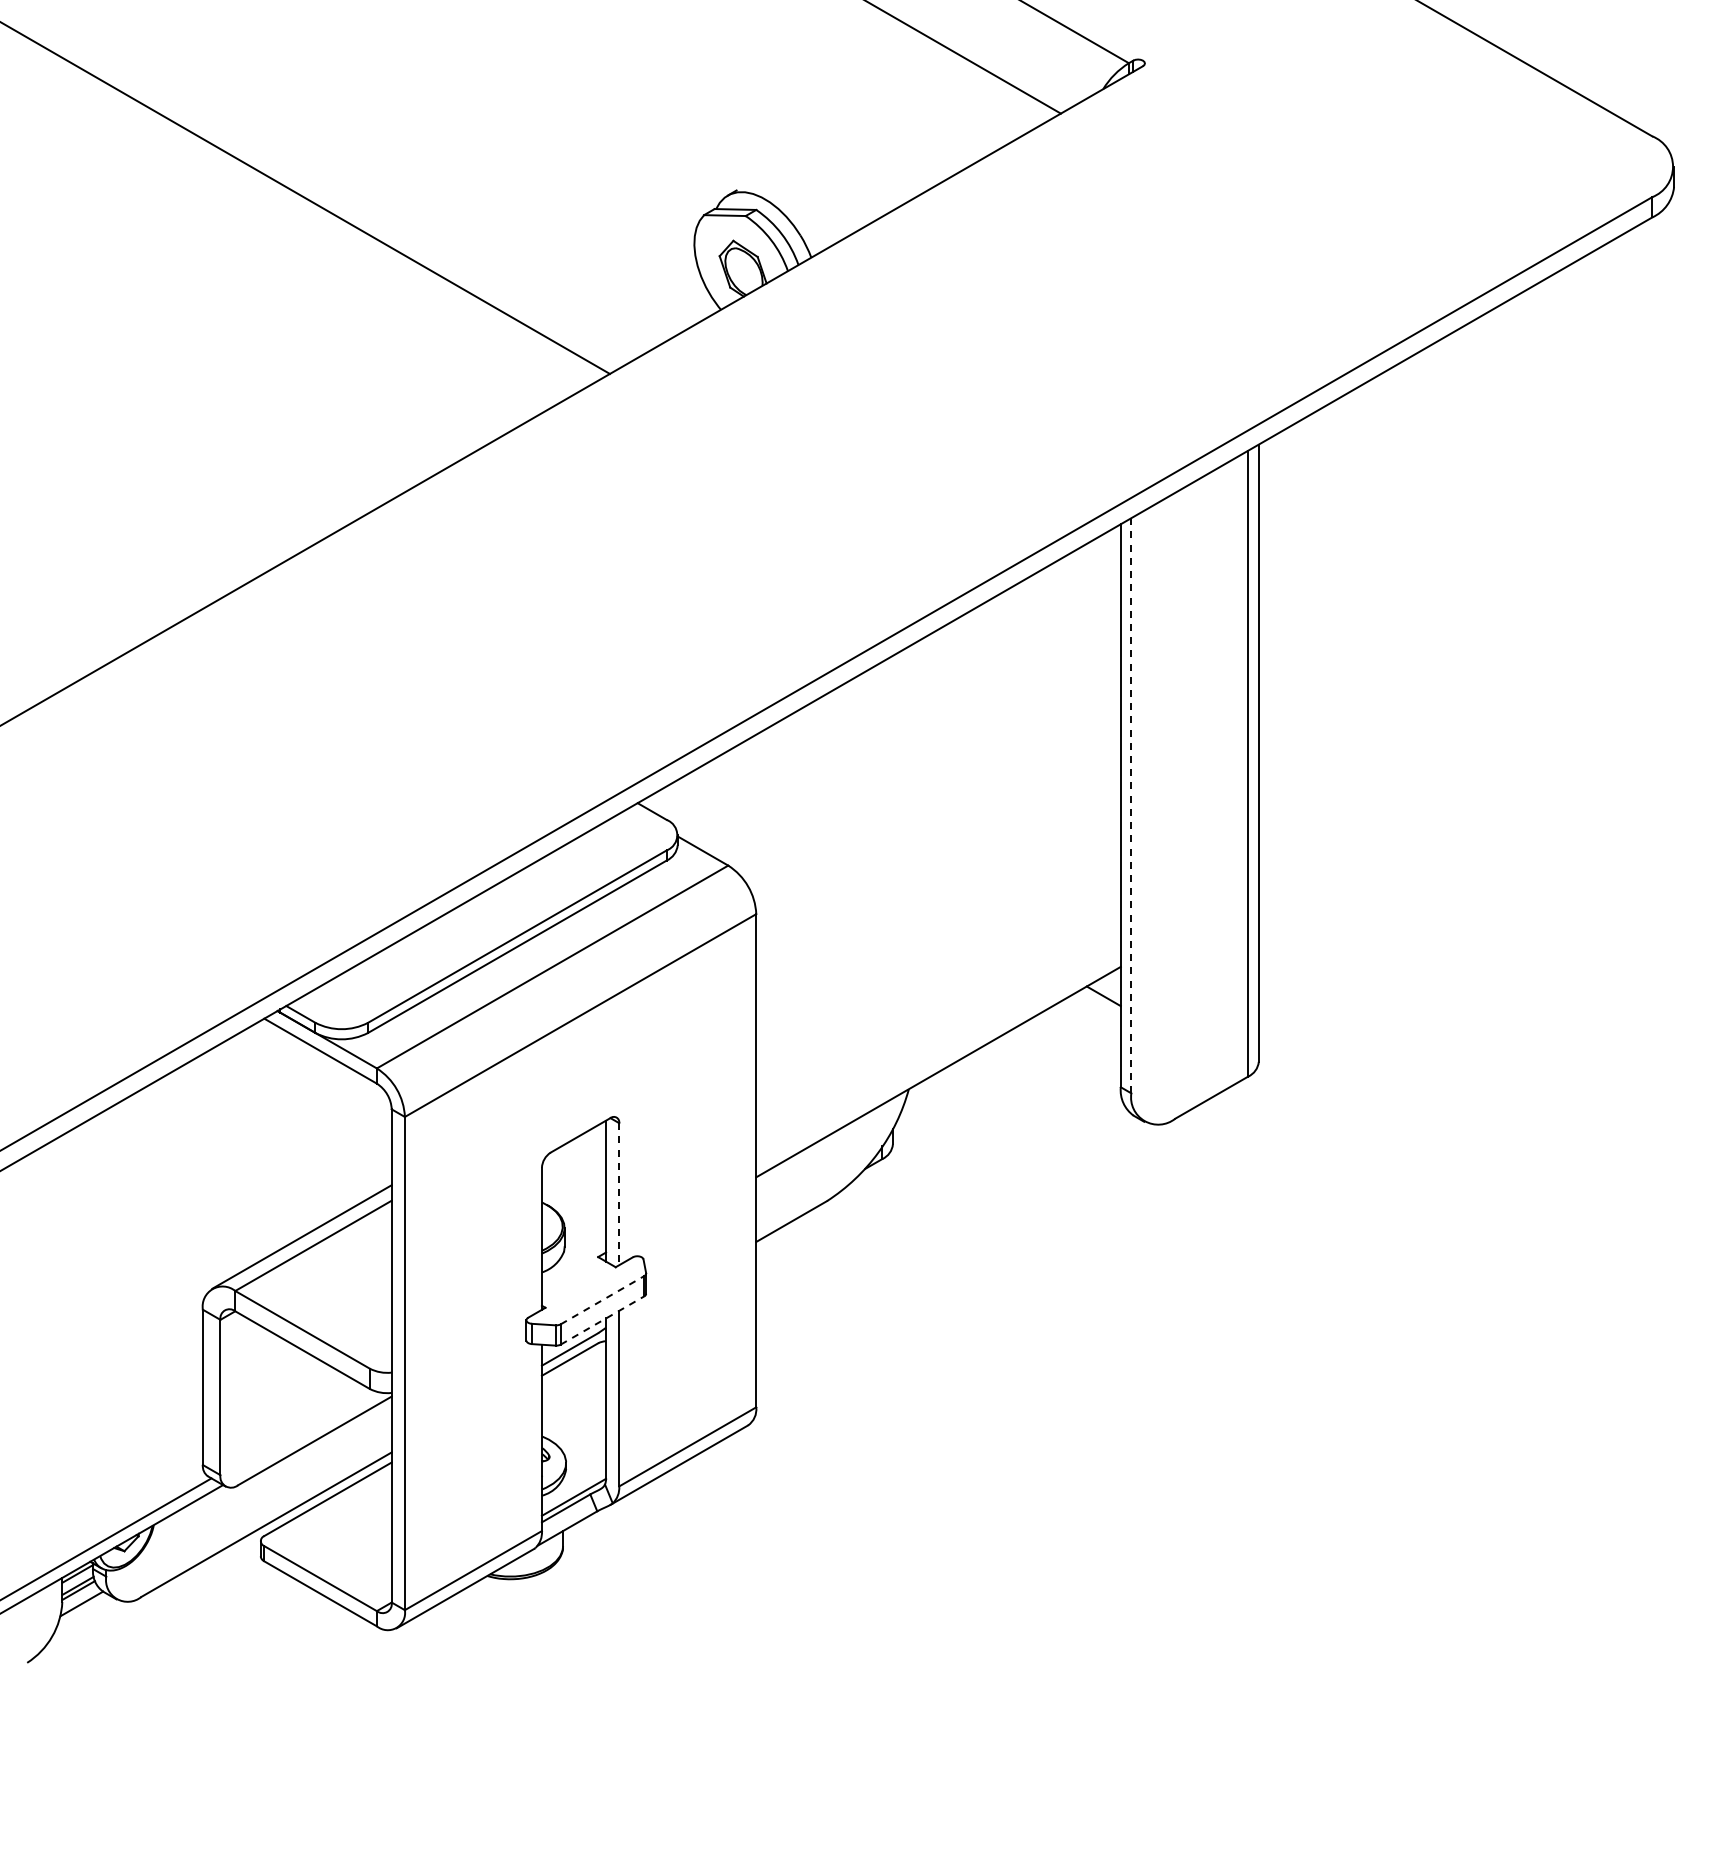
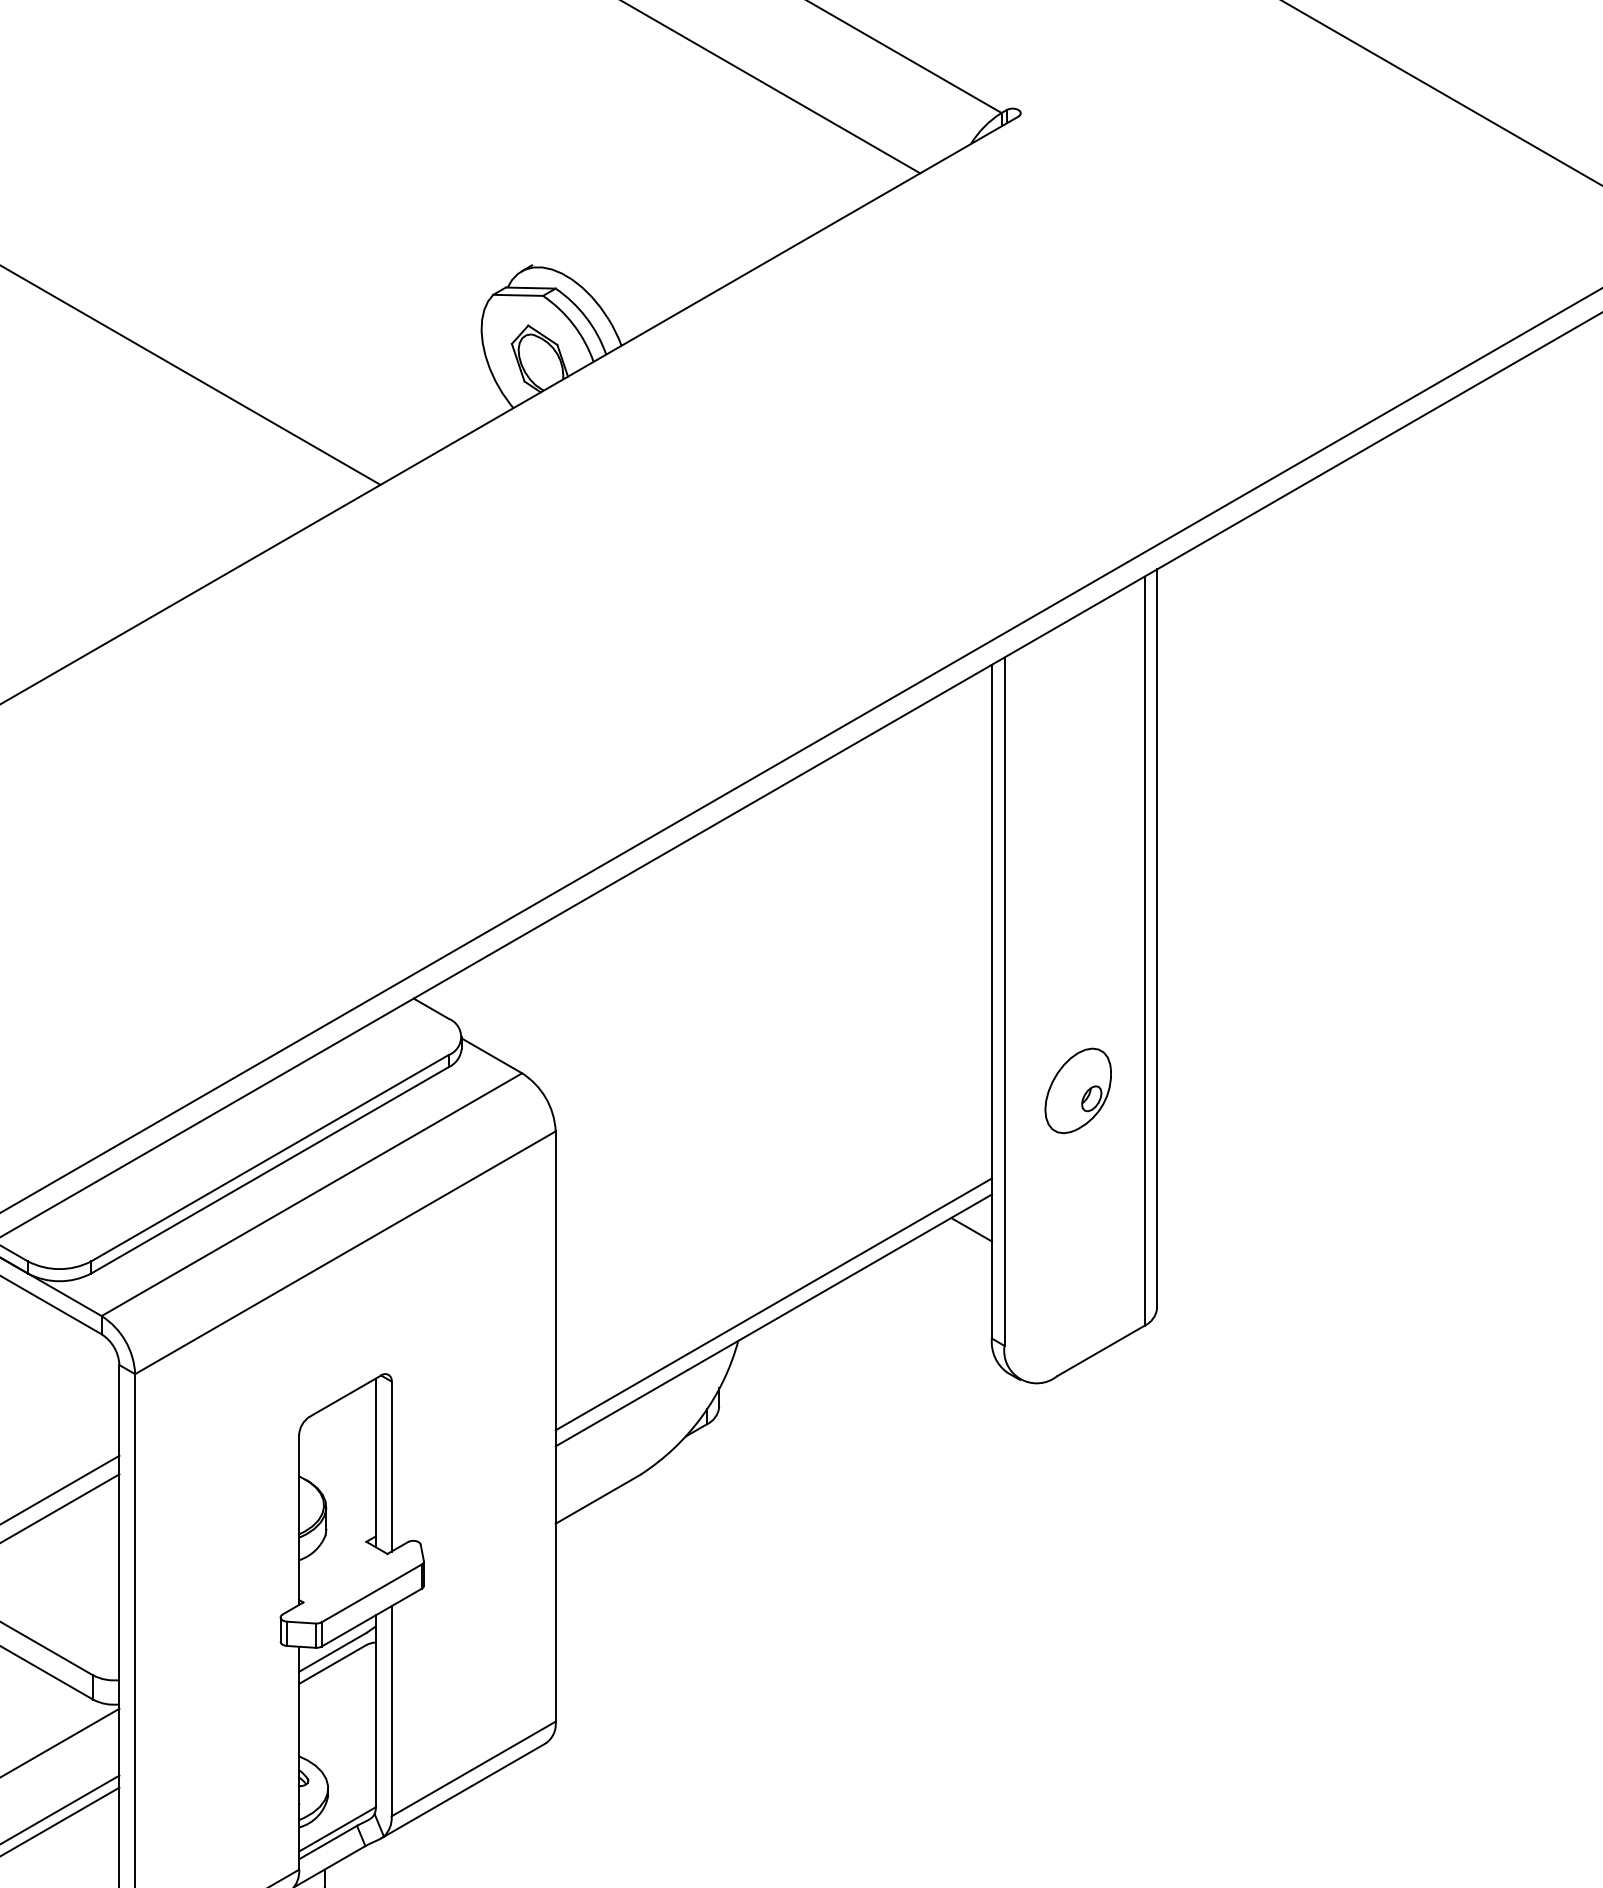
line: (1131, 805) -> (1004, 1001), dashed -> solid
part: (1192, 880) -> (1077, 1091), added
line: (938, 1058) -> (773, 1304), added
line: (619, 1194) -> (391, 1466), dashed -> solid
line: (602, 1299) -> (371, 1592), dashed -> solid
line: (602, 1320) -> (371, 1617), dashed -> solid

